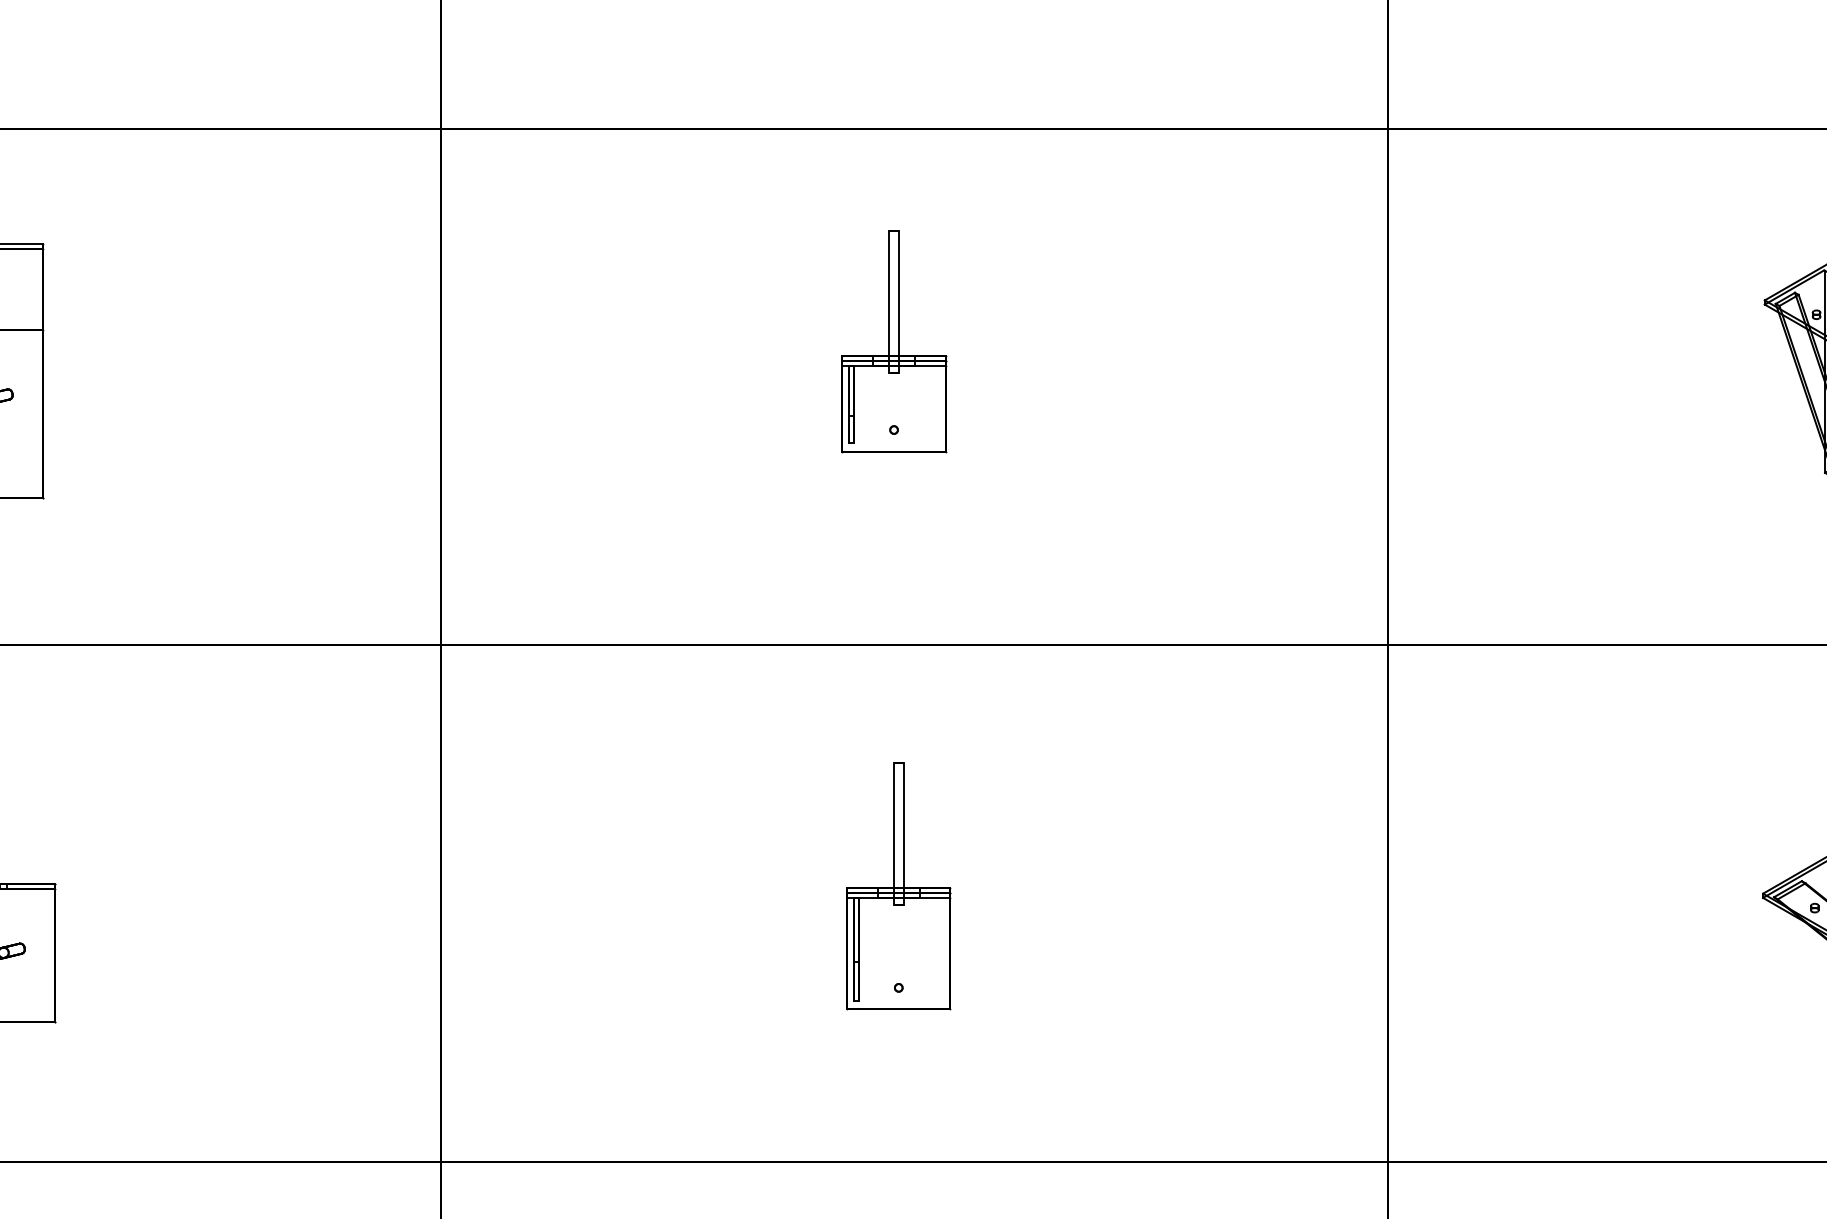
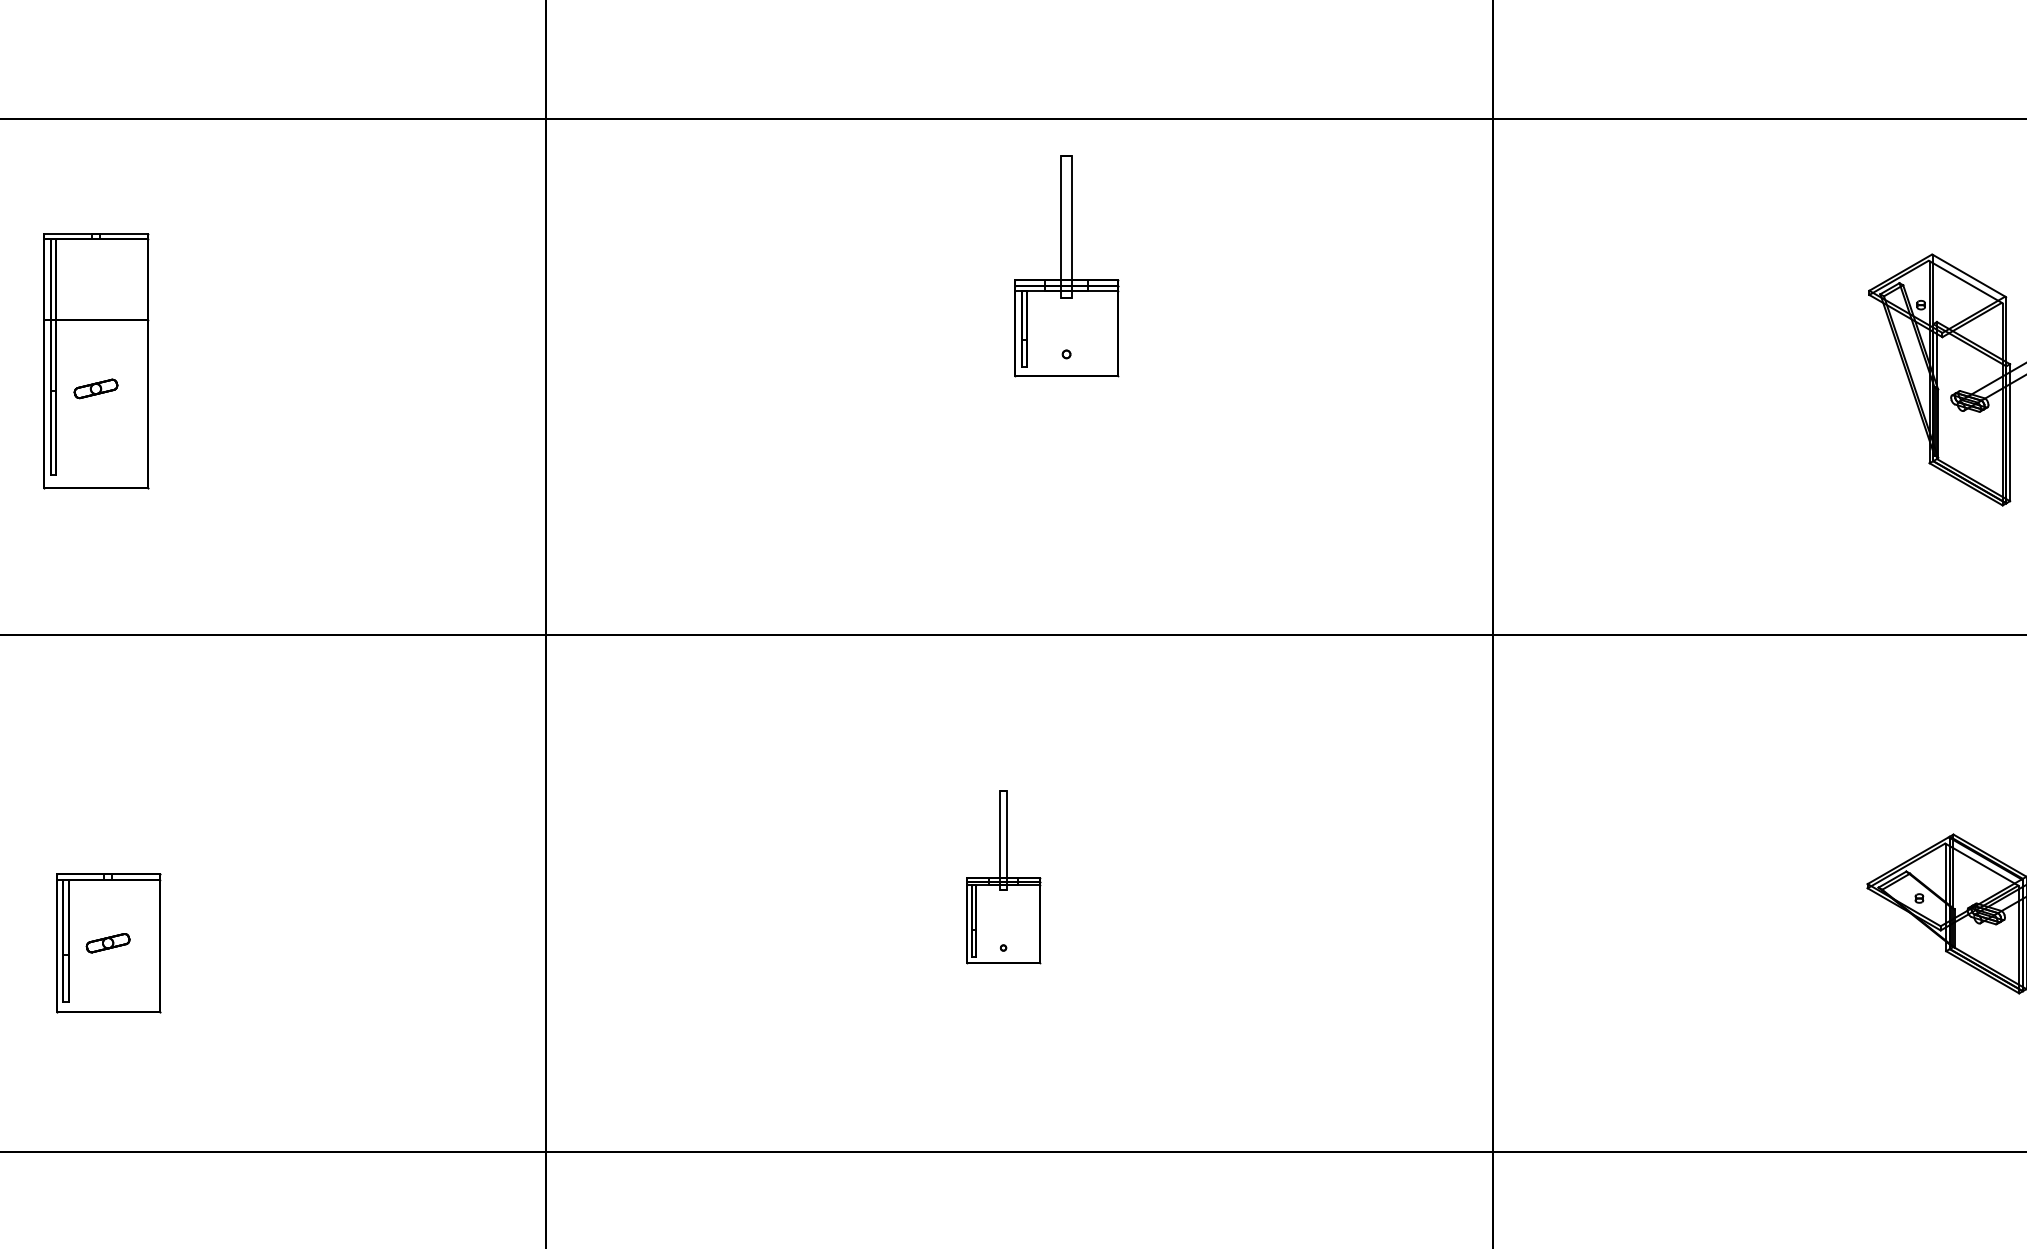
part: (893, 342) -> (1066, 266), moved
part: (898, 887) -> (1003, 877), size x0.7

